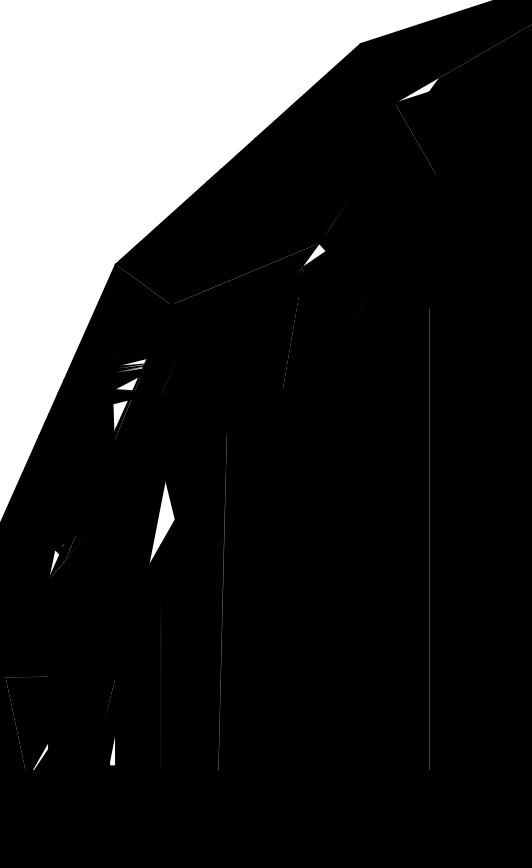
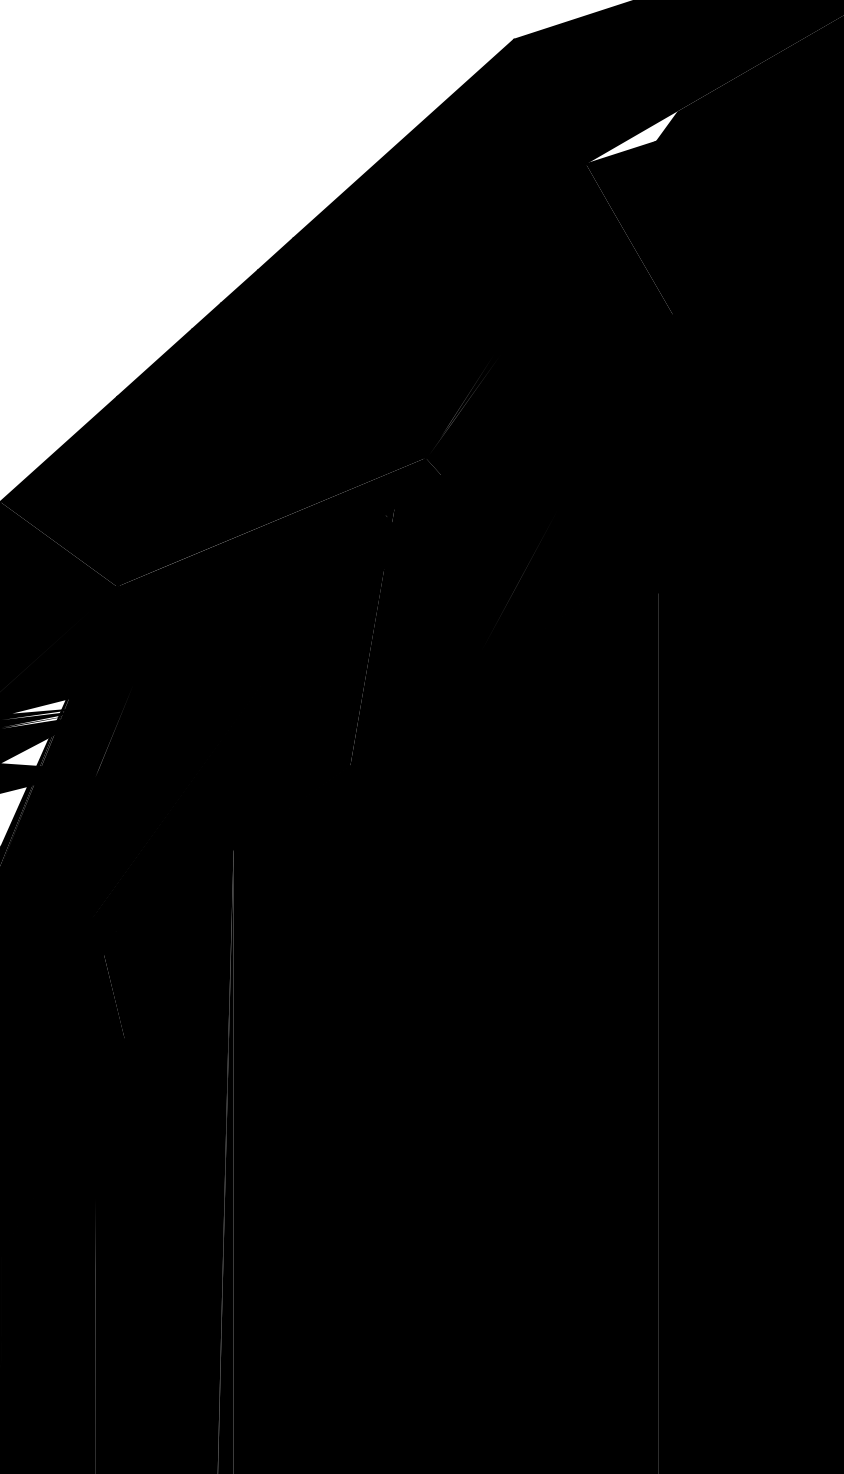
fill: (312, 257) -> (412, 487), added
fill: (161, 523) -> (96, 1045), added

